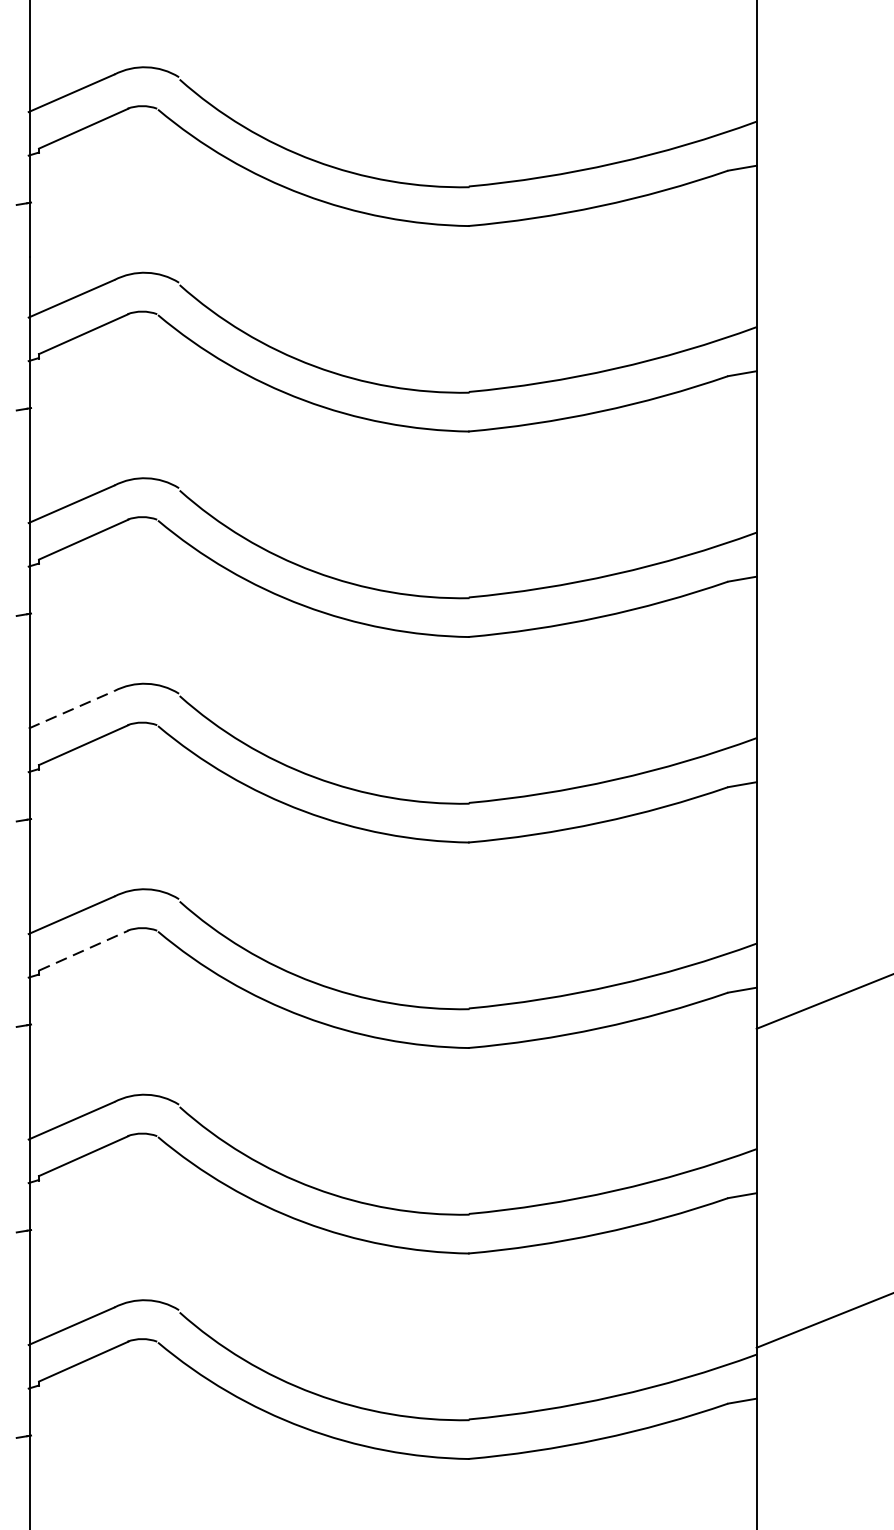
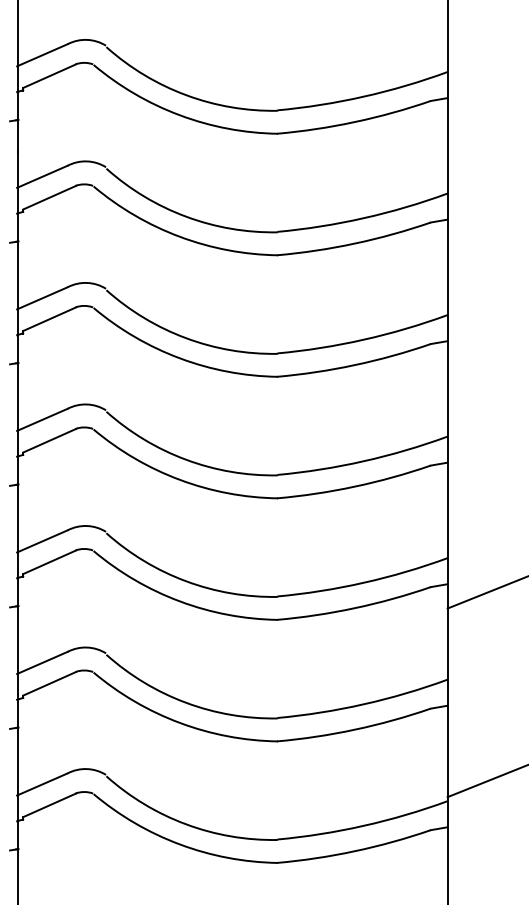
line: (71, 709) -> (42, 419), dashed -> solid
line: (83, 950) -> (49, 562), dashed -> solid

